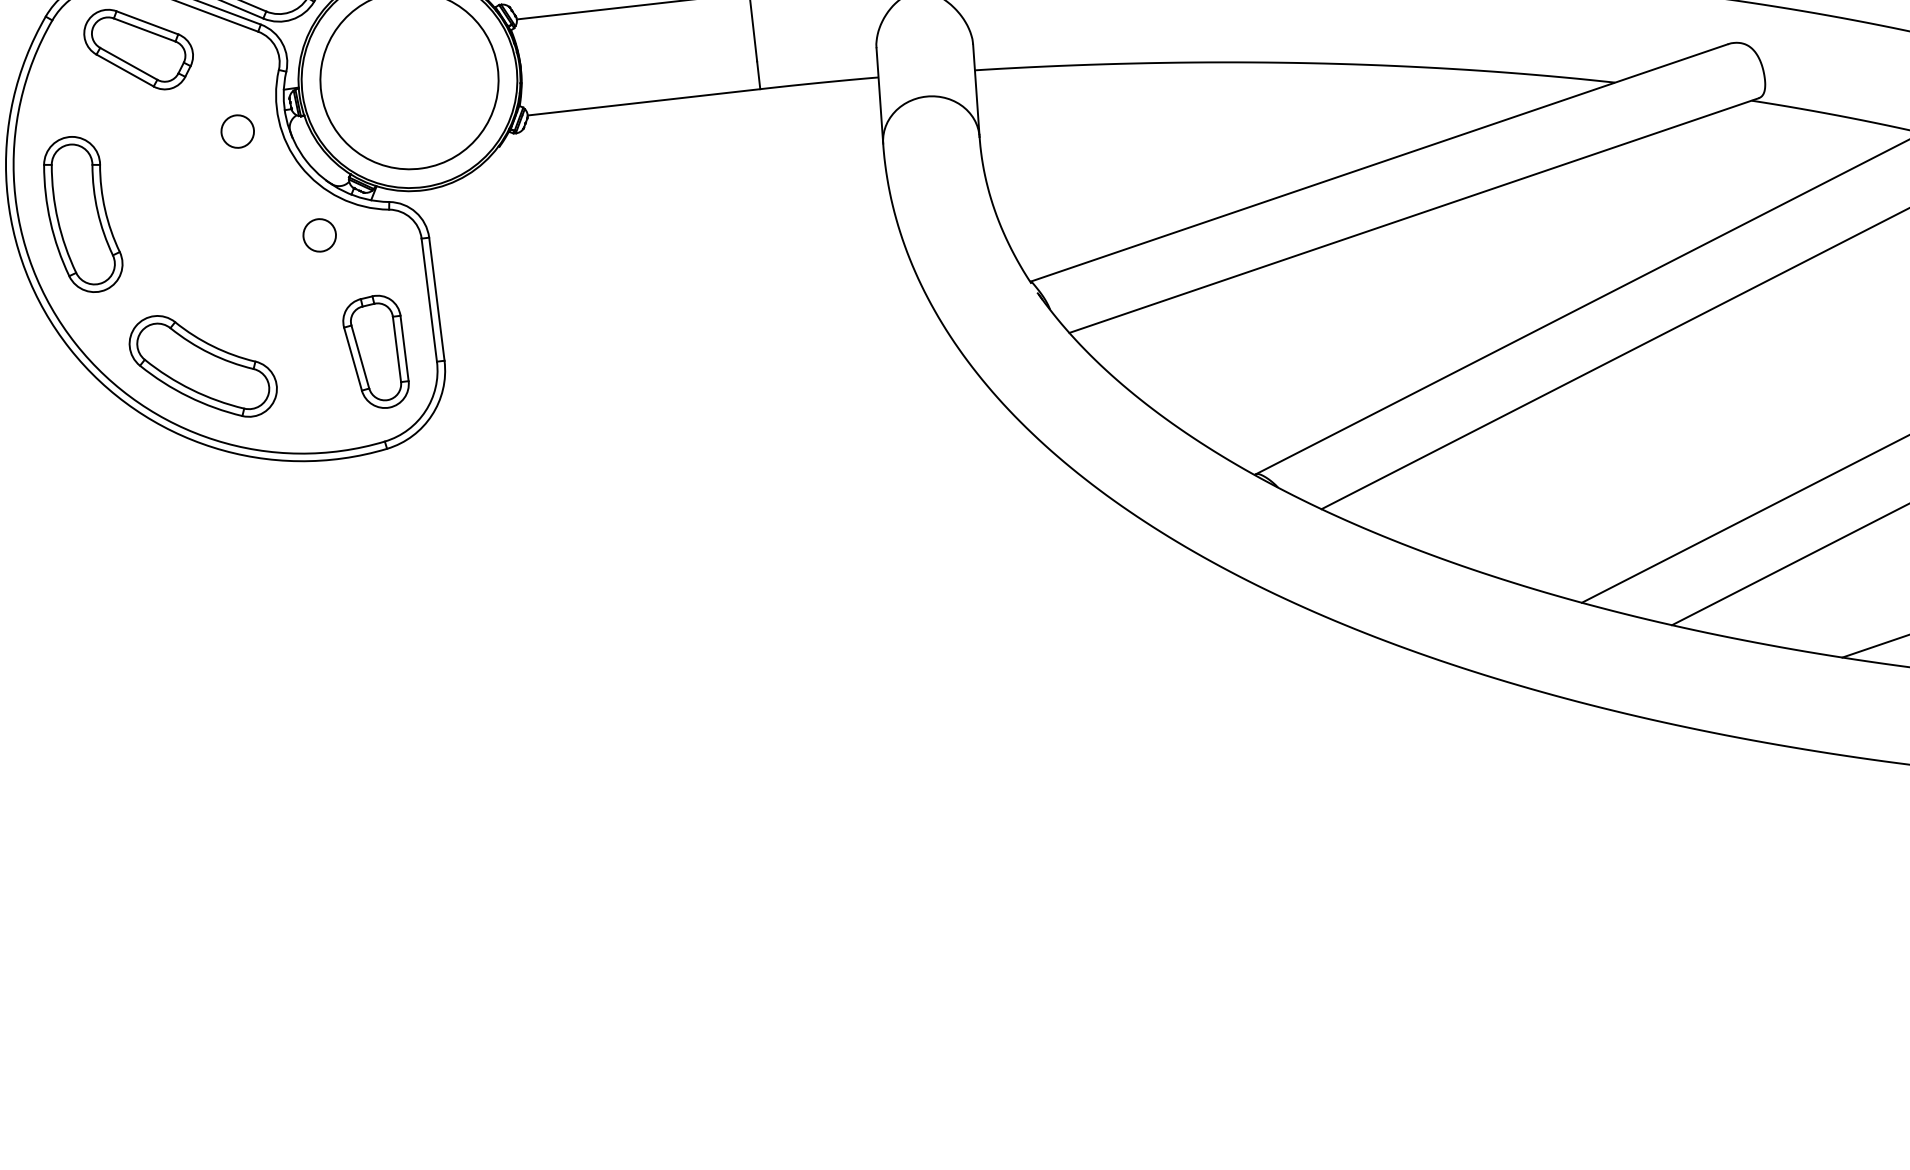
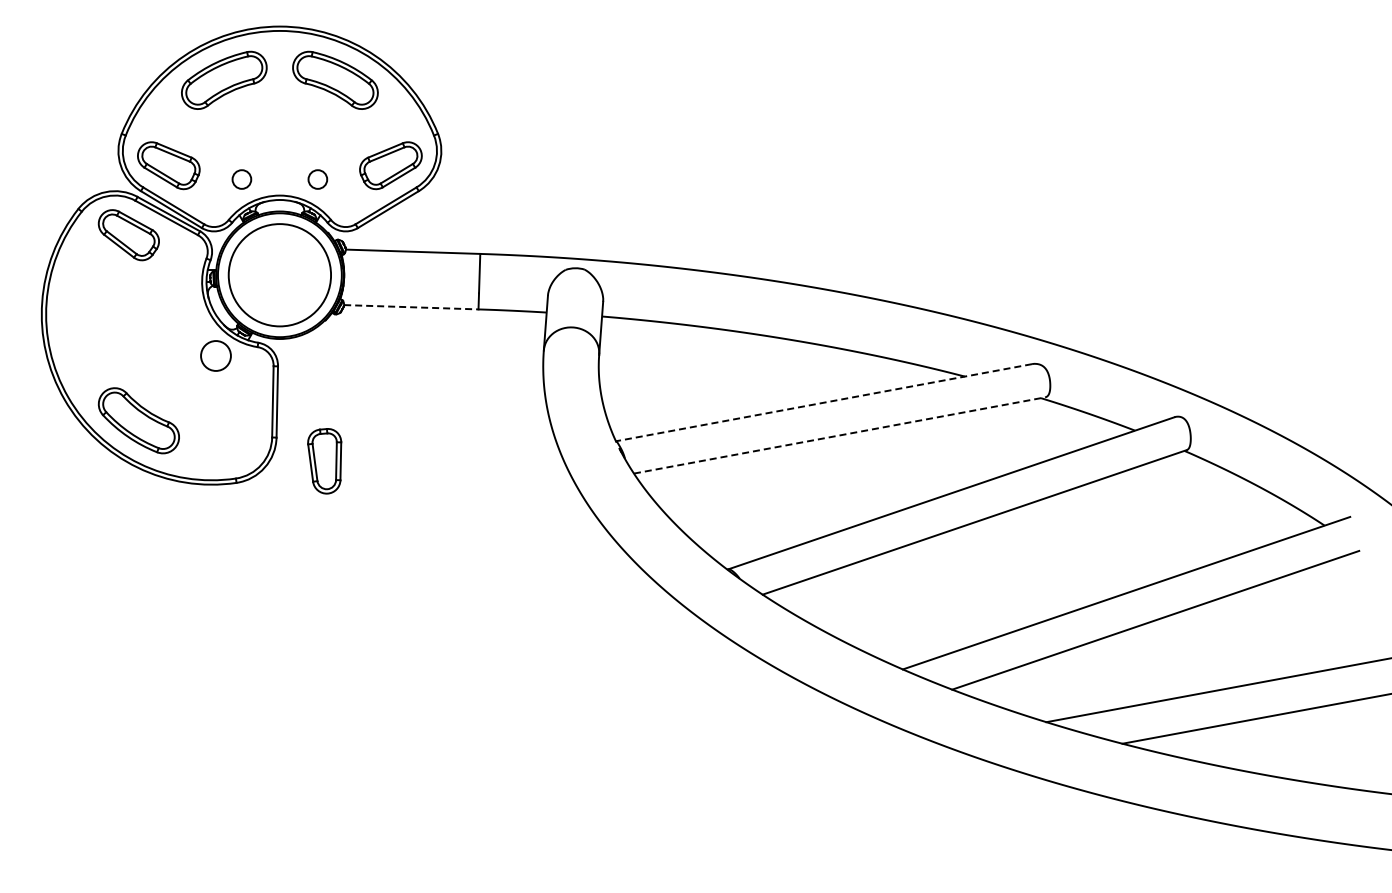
line: (644, 102) -> (411, 307), solid -> dashed
circle: (236, 132) -> (177, 290), removed
line: (1378, 162) -> (823, 402), solid -> dashed
part: (81, 214) -> (82, 324), removed
line: (1415, 215) -> (840, 435), solid -> dashed
circle: (318, 234) -> (215, 355), size x1.6
part: (376, 352) -> (324, 461), moved

